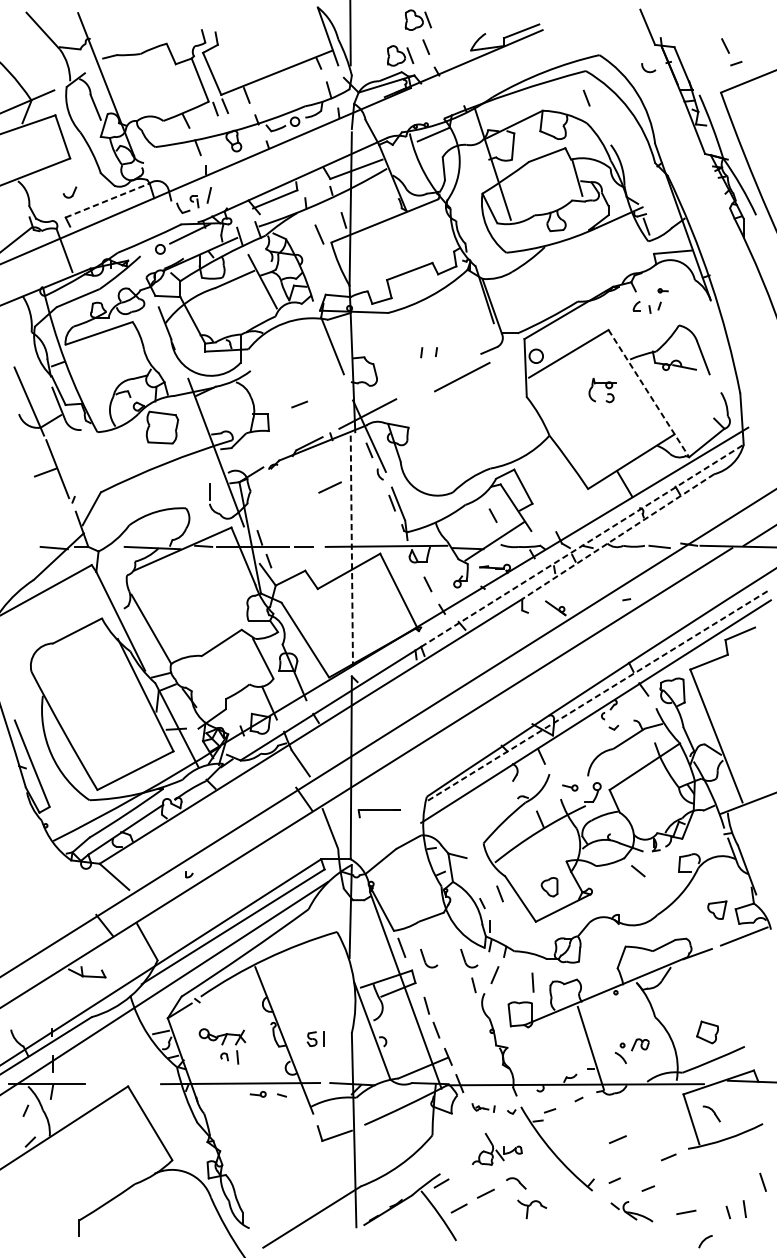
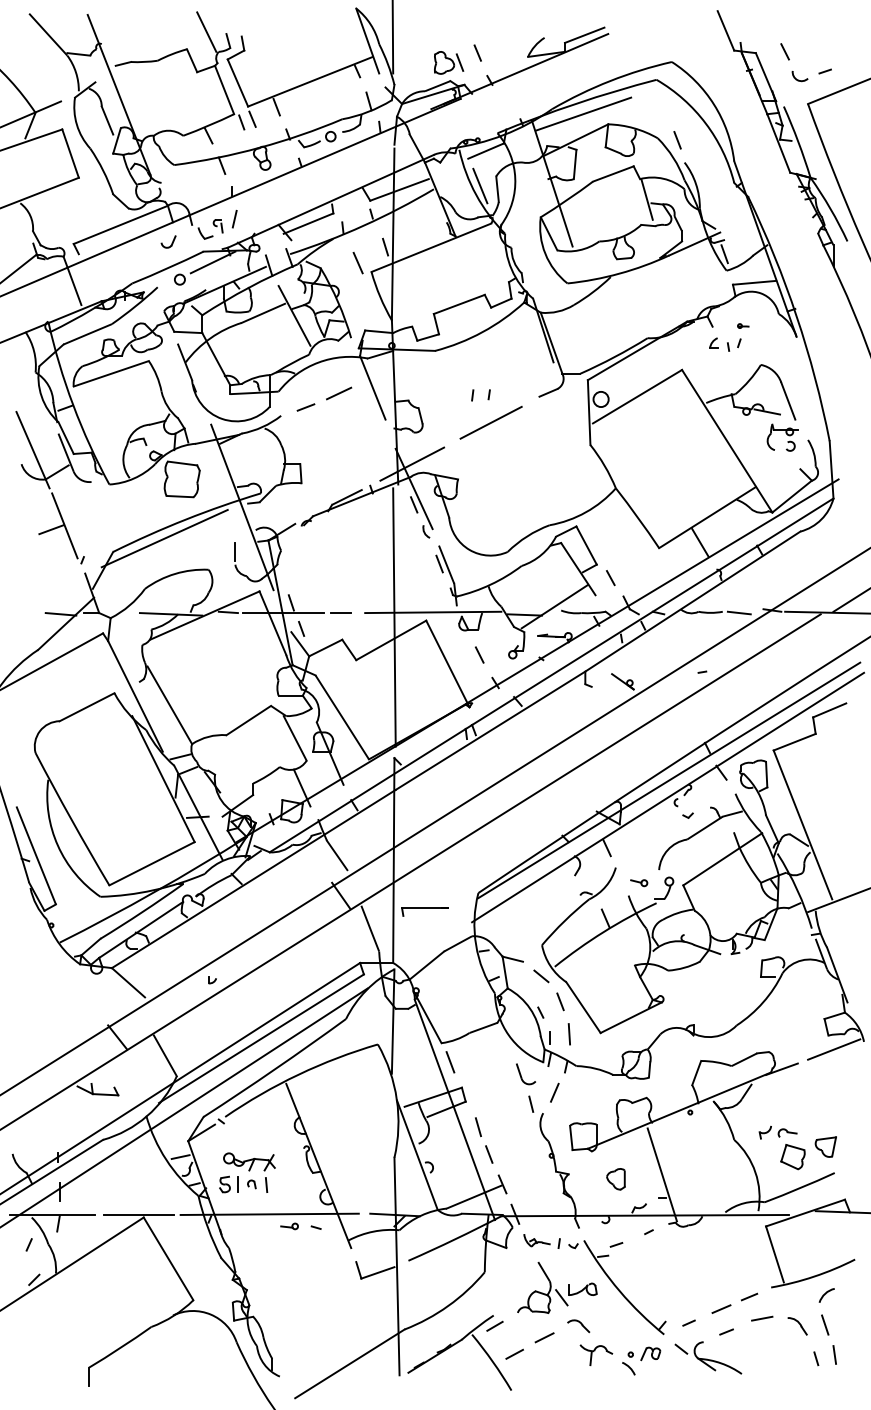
part: (418, 19) -> (469, 22), removed
line: (184, 27) -> (206, 31), added
line: (724, 45) -> (784, 51), moved
arc: (647, 70) -> (798, 79), moved
line: (586, 98) -> (677, 140), moved
line: (520, 101) -> (583, 113), added
line: (428, 165) -> (480, 185), added
part: (69, 192) -> (168, 241), moved
line: (107, 200) -> (120, 224), dashed -> solid
line: (461, 376) -> (490, 422), moved
part: (602, 390) -> (782, 437), moved
line: (649, 393) -> (727, 441), dashed -> solid
line: (299, 404) -> (305, 407), moved
line: (146, 480) -> (164, 538), added
line: (330, 487) -> (339, 393), moved
line: (492, 516) -> (610, 578), moved
line: (617, 536) -> (692, 601), dashed -> solid
line: (583, 545) -> (653, 611), dashed -> solid
line: (351, 551) -> (394, 618), dashed -> solid
line: (596, 696) -> (668, 780), dashed -> solid
line: (638, 871) -> (541, 976), moved
part: (549, 887) -> (615, 1179), moved
part: (716, 909) -> (825, 1146), moved
part: (428, 958) -> (480, 1074), removed
line: (532, 982) -> (568, 1034), moved
part: (693, 1010) -> (777, 1132), added
part: (315, 1039) -> (228, 1184), moved
part: (632, 1050) -> (641, 1360), moved
line: (124, 1083) -> (139, 1214), added
part: (483, 1107) -> (541, 1241), size x1.43
part: (711, 1114) -> (797, 1326), moved
line: (617, 1139) -> (721, 1308), moved
part: (497, 1148) -> (557, 1287), size x1.43
line: (763, 1181) -> (825, 1324), moved
part: (632, 1211) -> (708, 1357), size x1.43
line: (686, 1212) -> (762, 1318), moved
arc: (705, 1240) -> (826, 1294), moved

